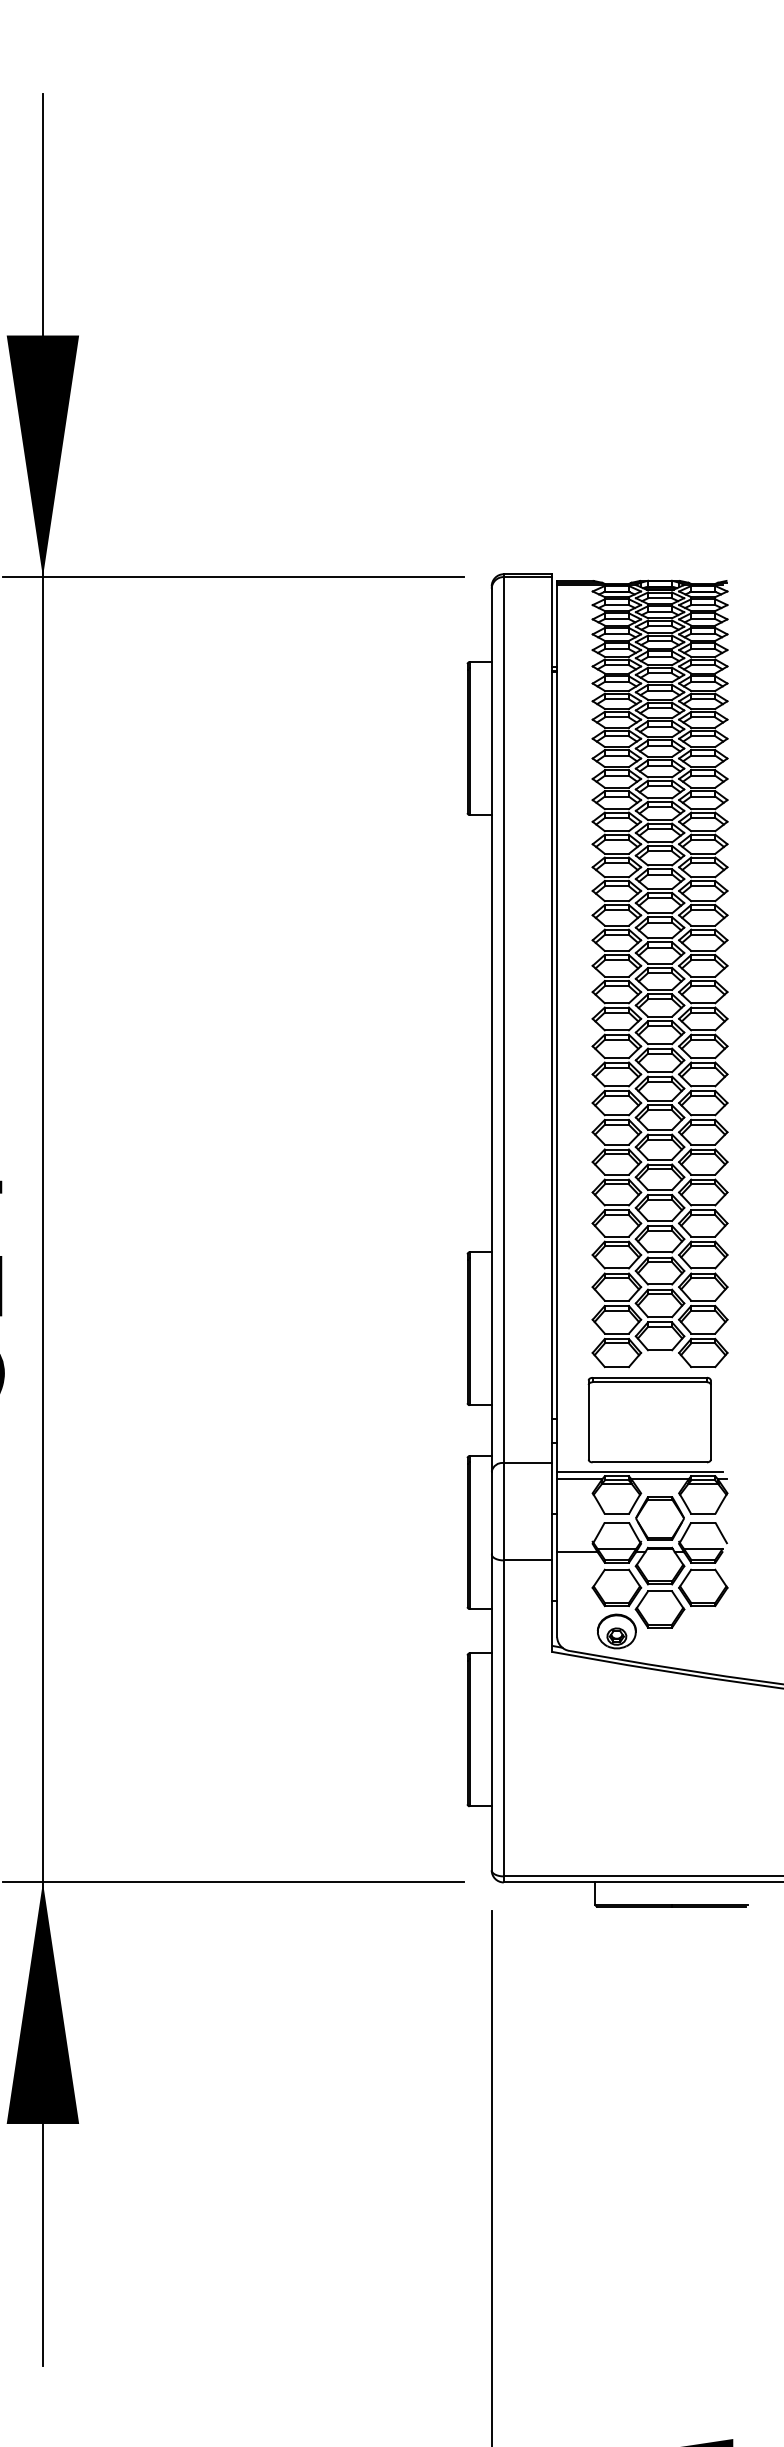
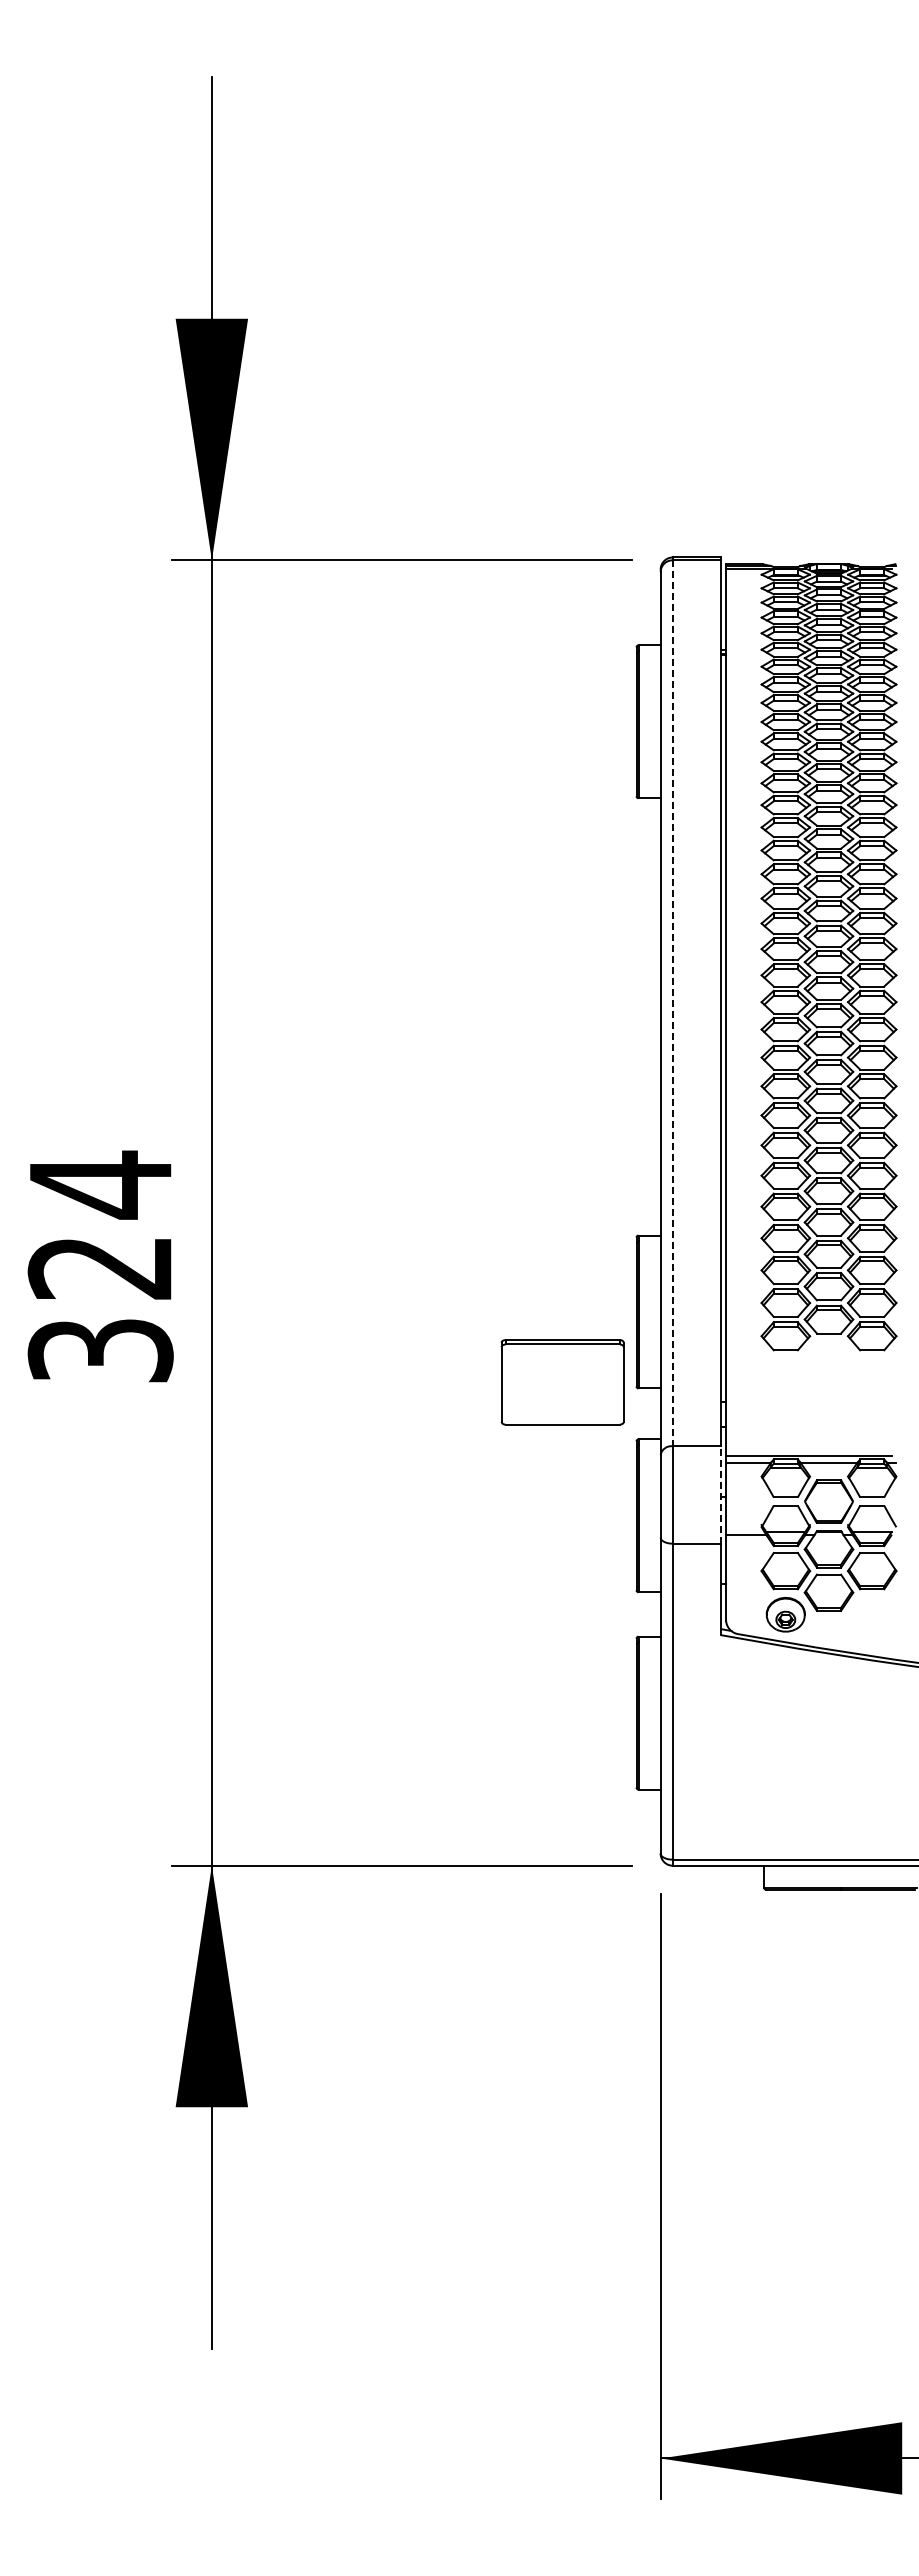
line: (503, 1020) -> (672, 1003), solid -> dashed
part: (649, 1420) -> (562, 1382), moved
line: (552, 1511) -> (721, 1494), solid -> dashed

